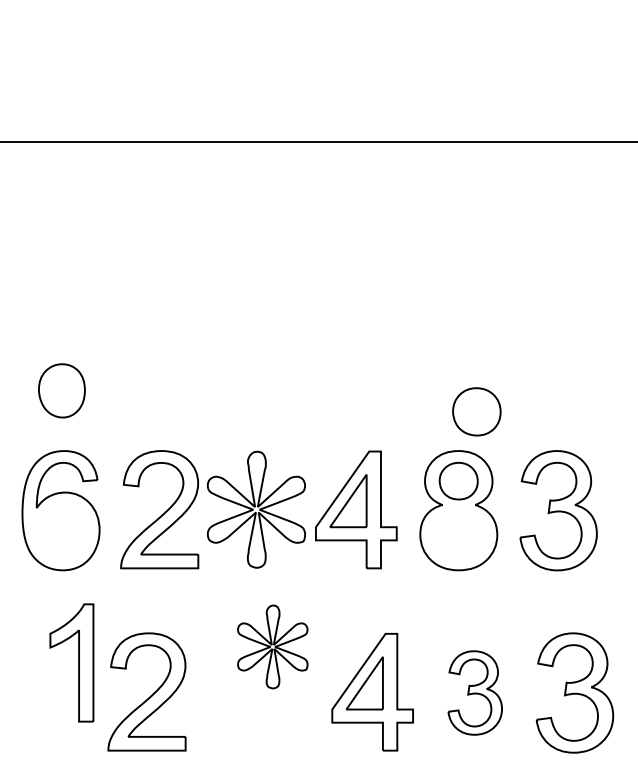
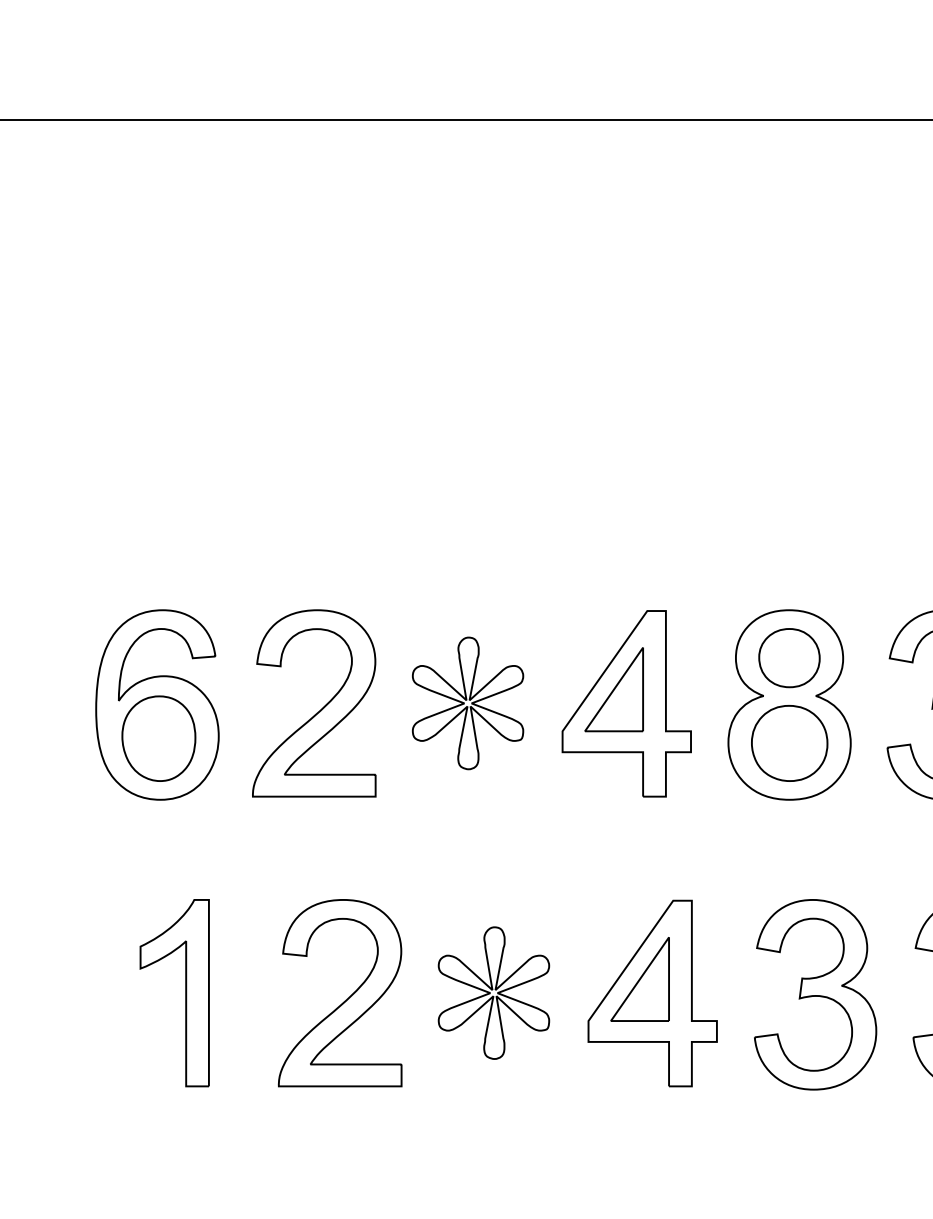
part: (61, 390) -> (158, 738), moved
part: (476, 411) -> (789, 742), moved
part: (256, 509) -> (468, 703), size x0.71
part: (272, 646) -> (493, 992), moved
part: (78, 662) -> (185, 992), moved
part: (146, 691) -> (339, 992), moved
part: (475, 692) -> (816, 993), size x1.43

